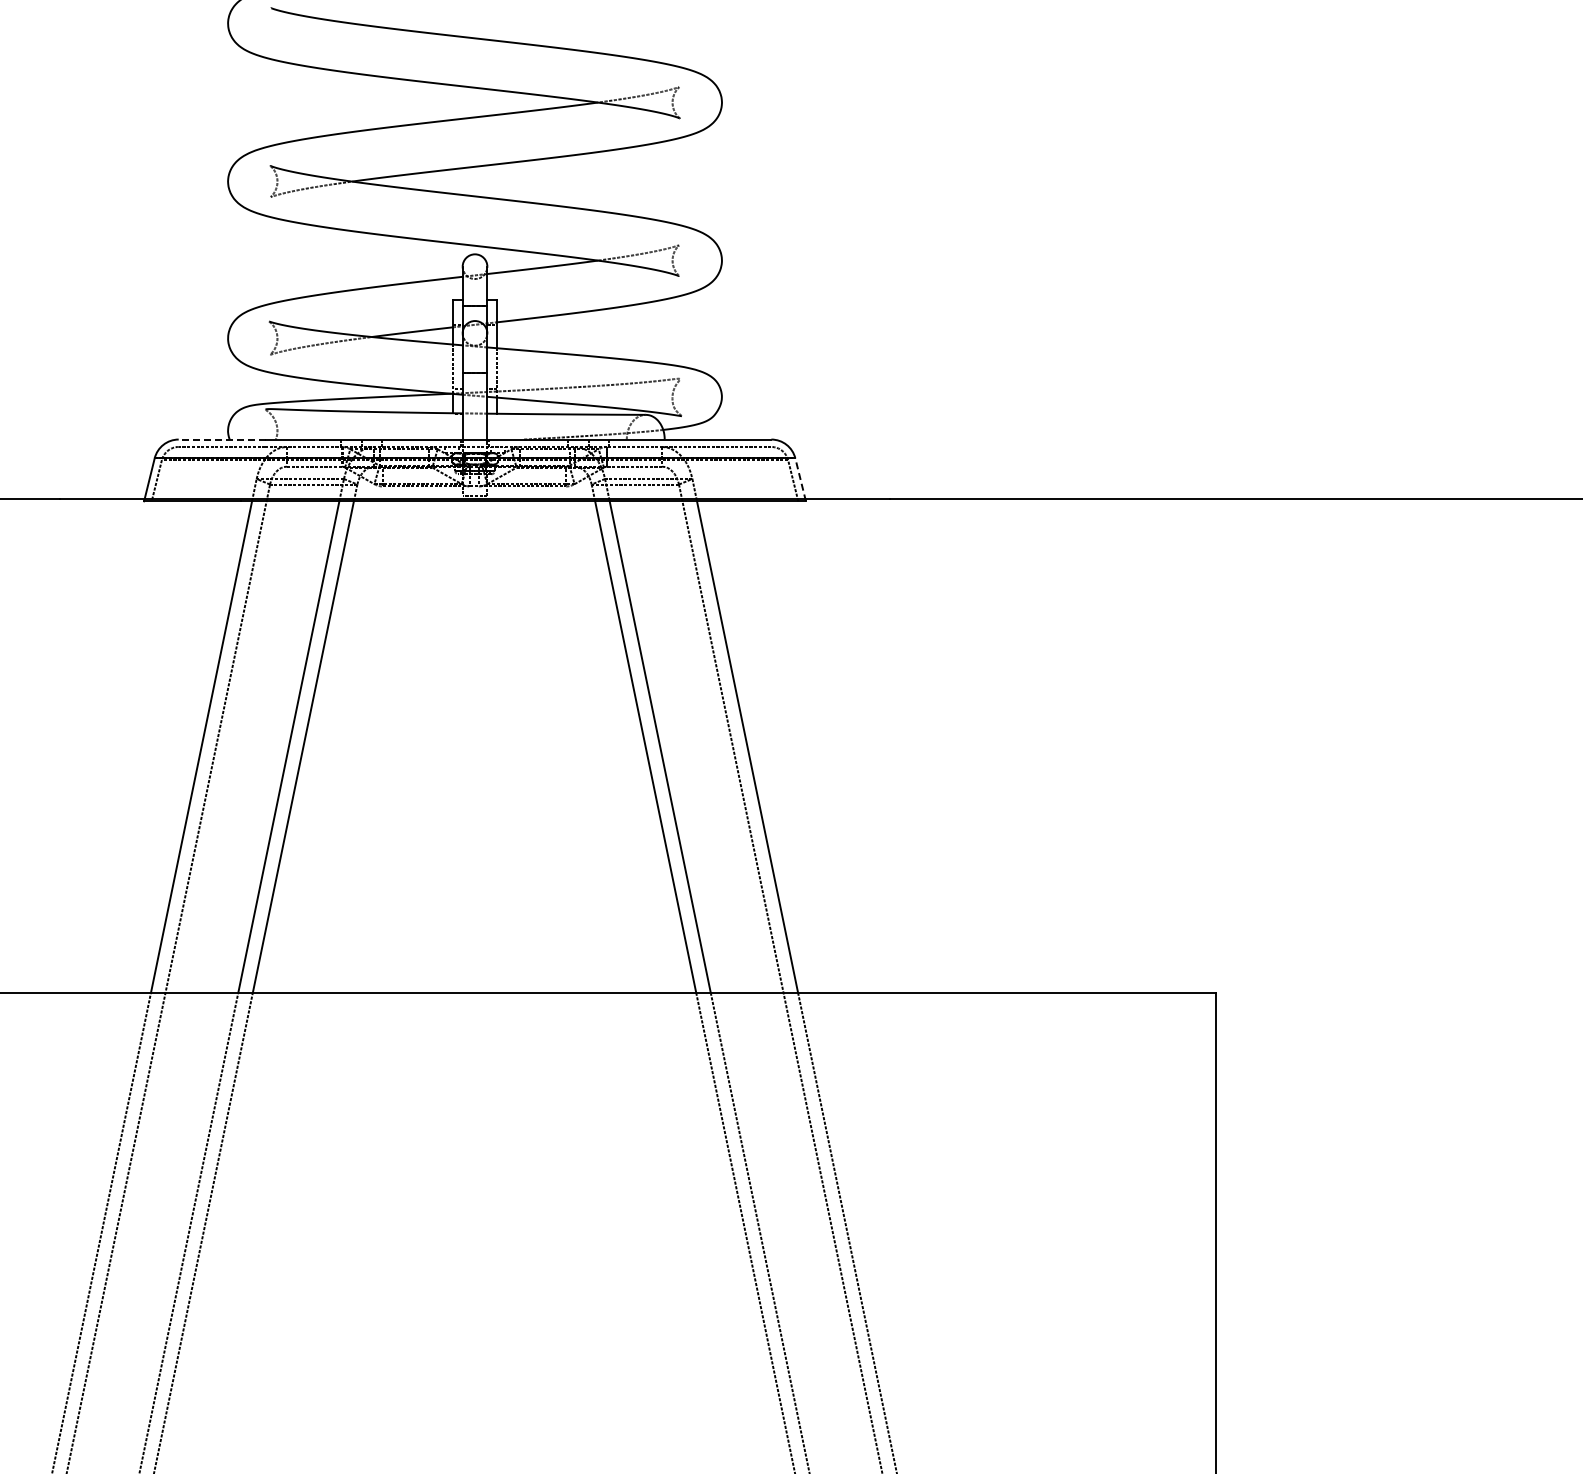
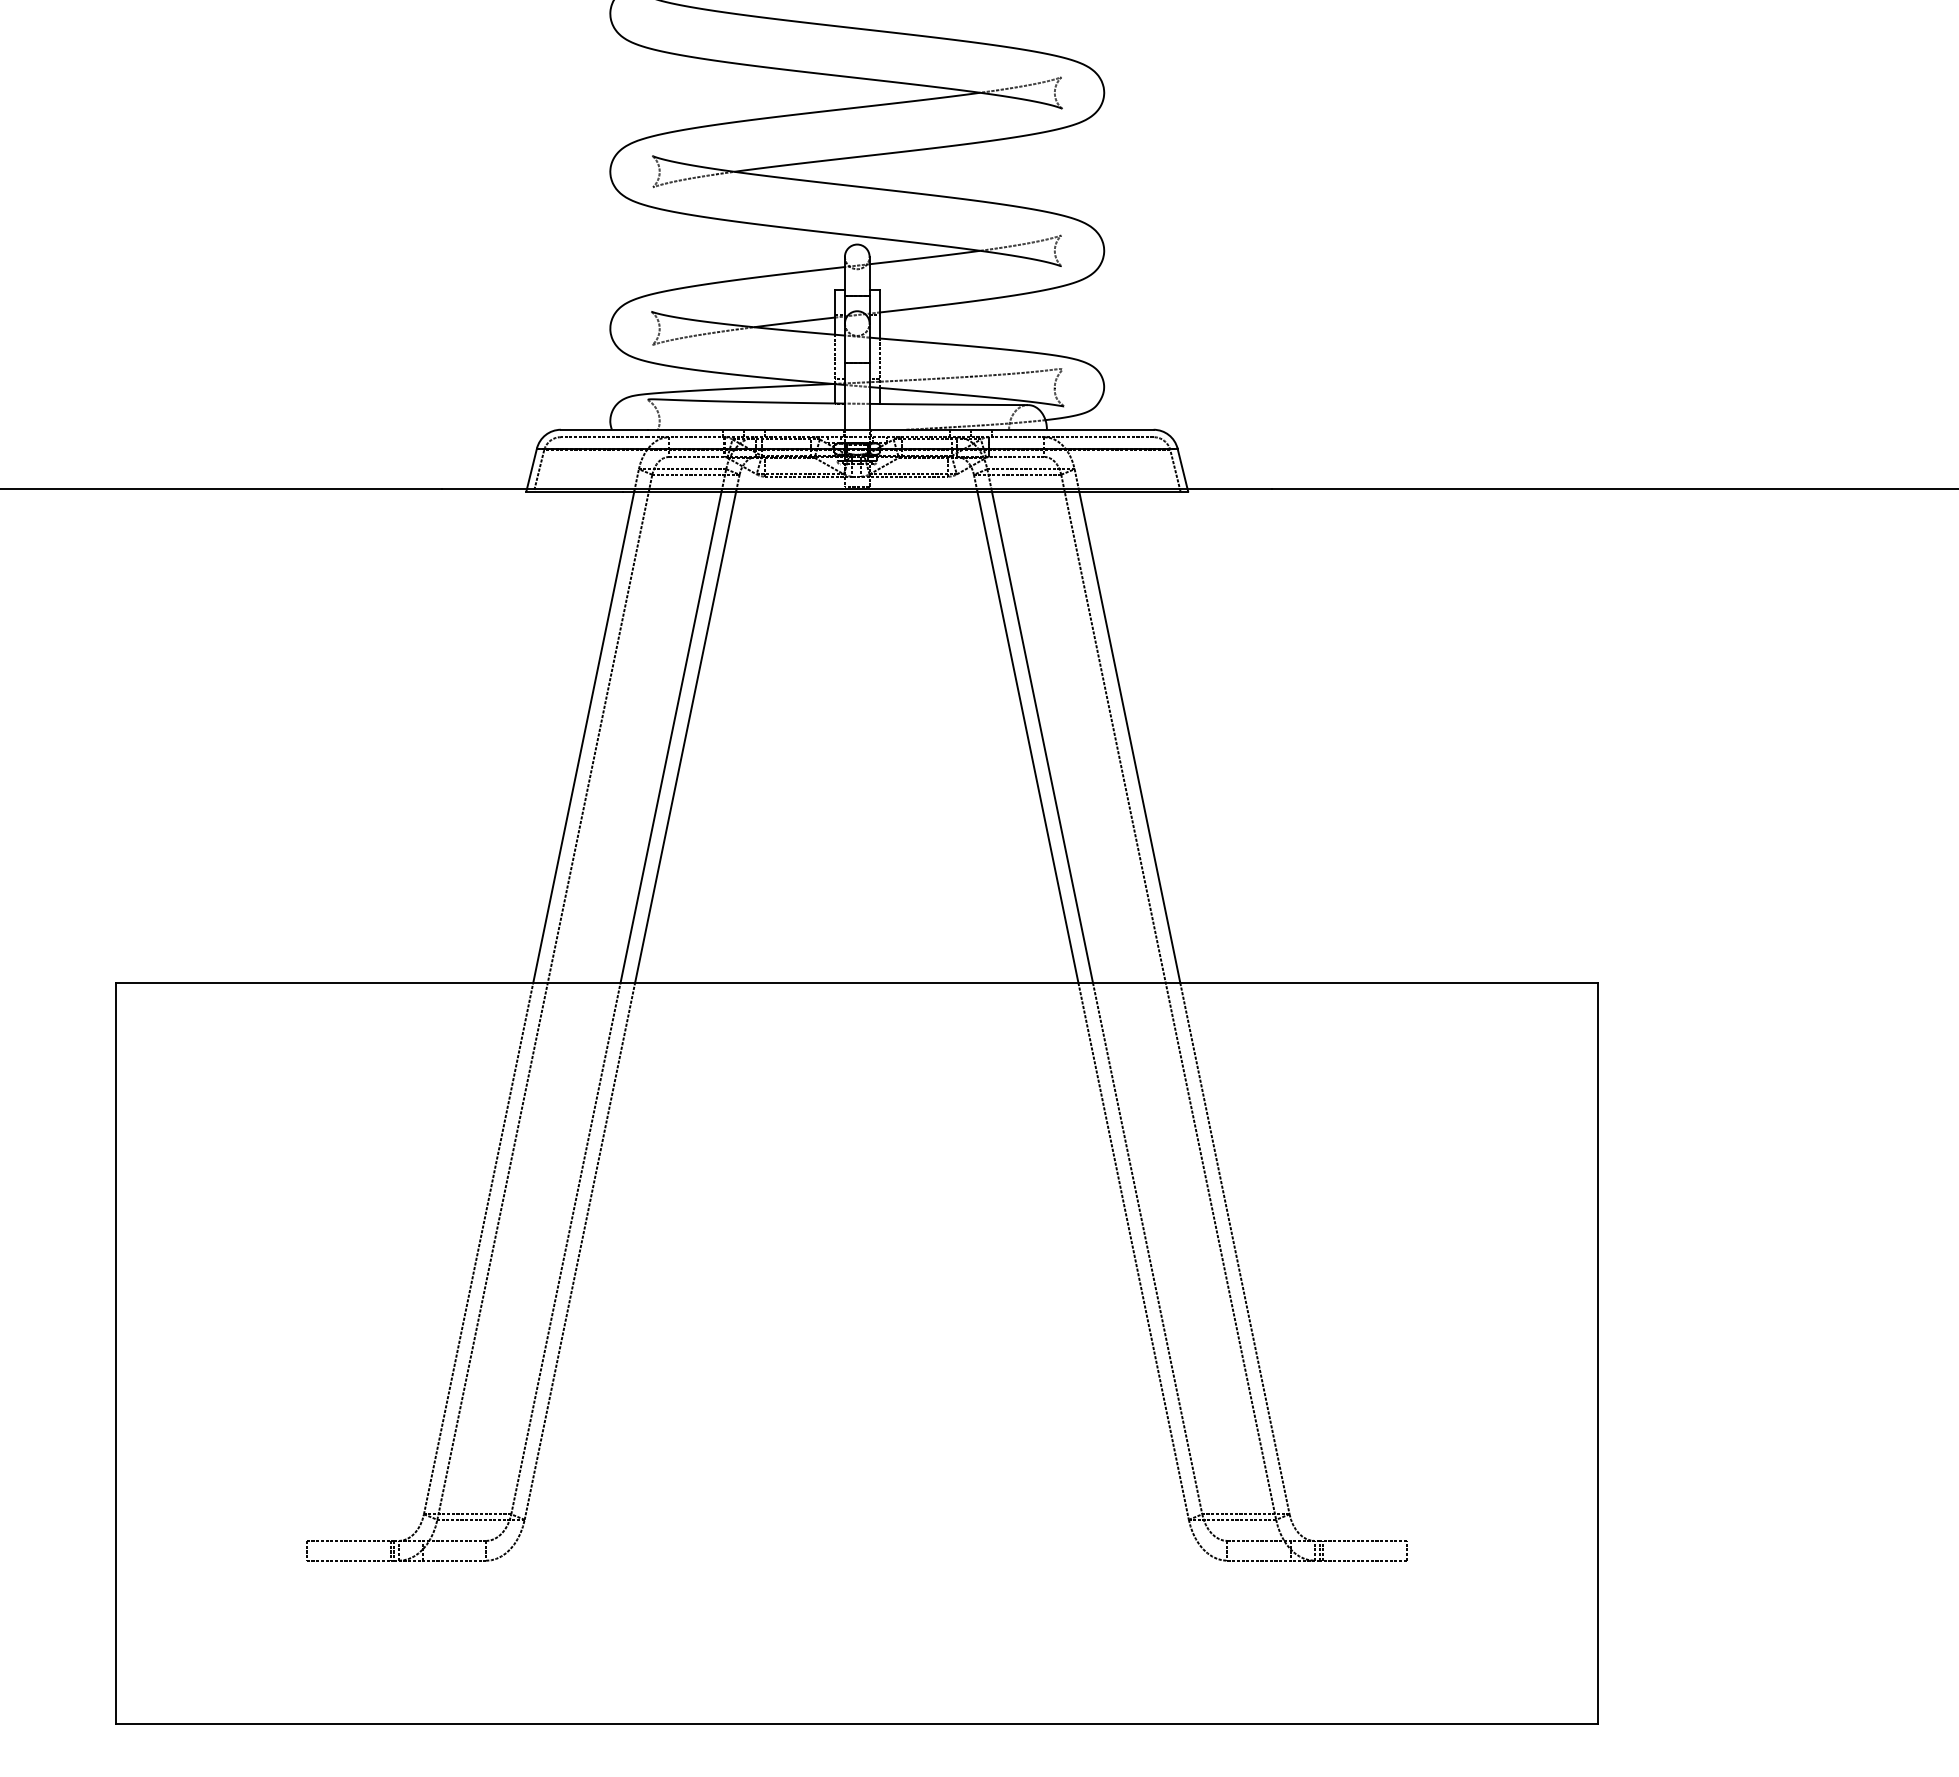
line: (221, 439) -> (603, 429), dashed -> solid
line: (800, 479) -> (1182, 469), dashed -> solid

